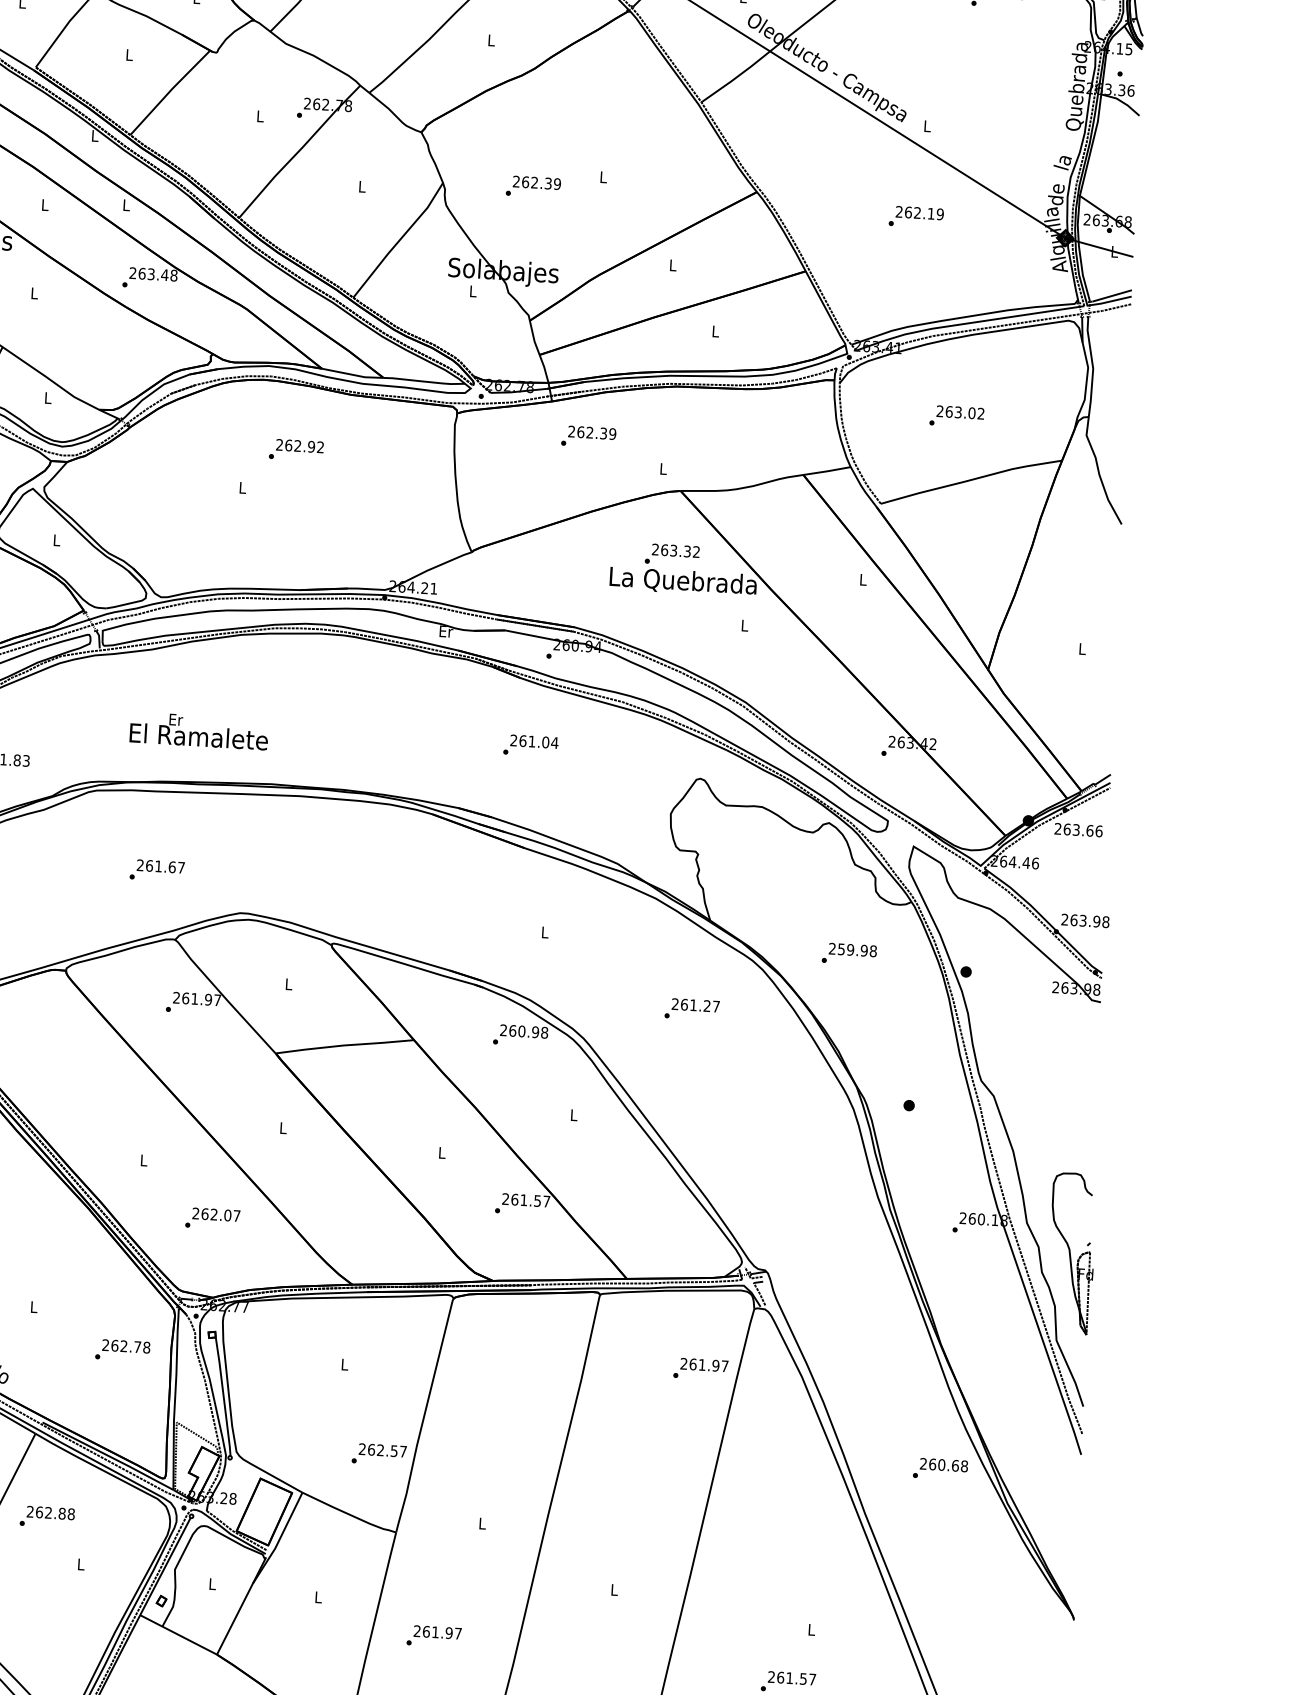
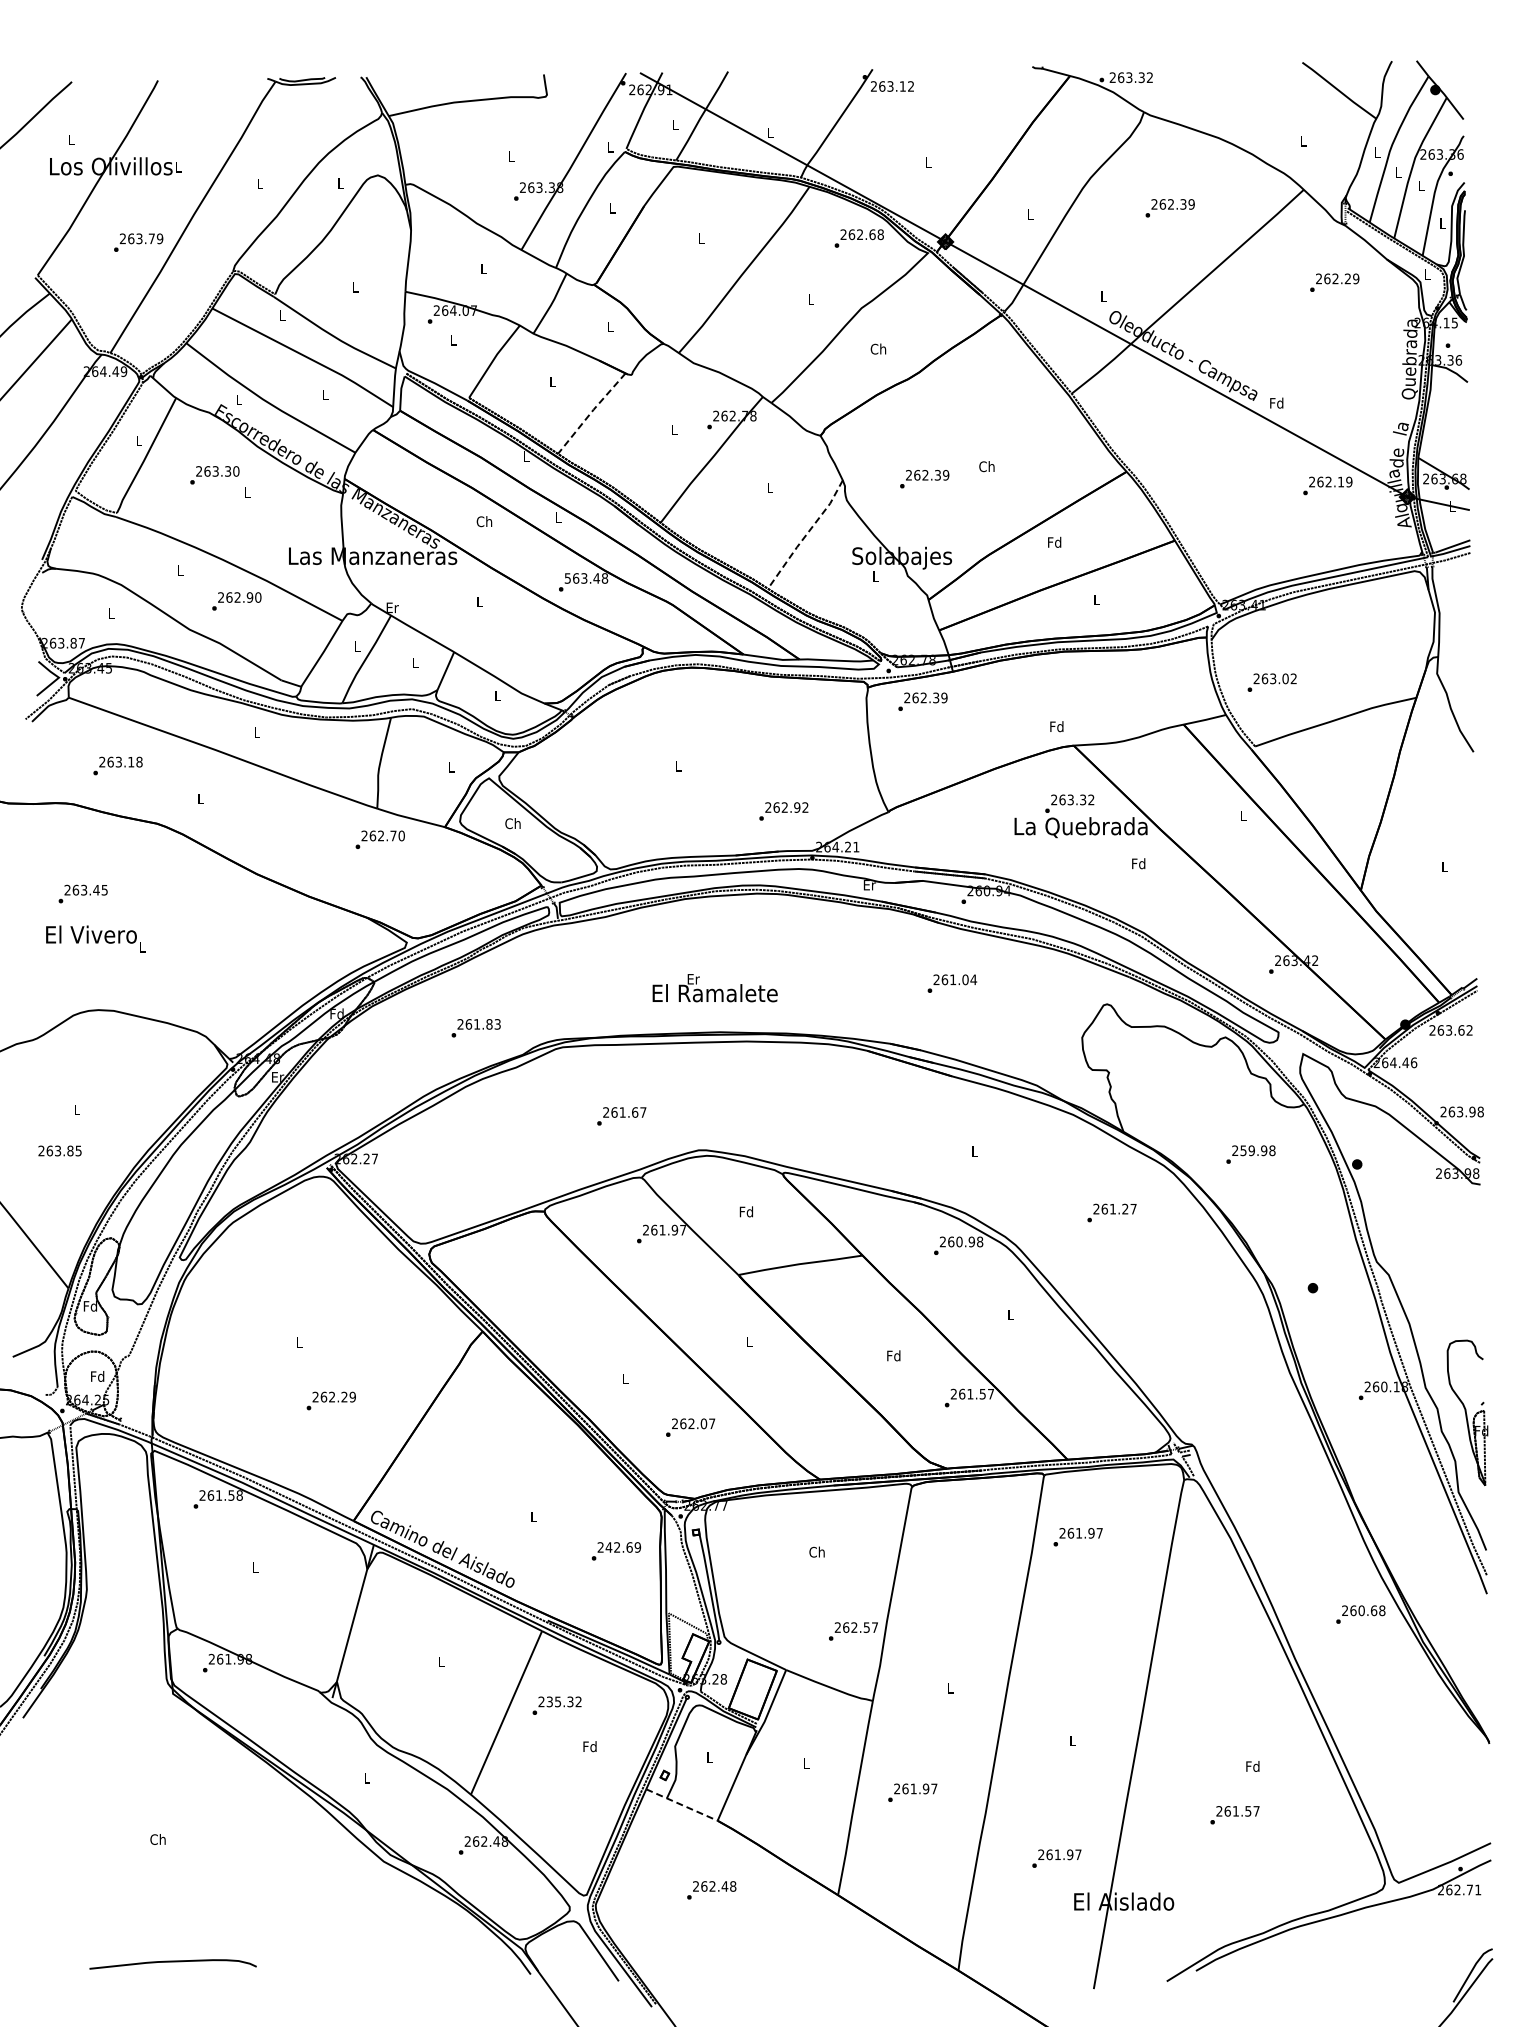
text: (491, 39) -> (878, 348), L -> Ch
line: (170, 91) -> (591, 412), solid -> dashed
text: (926, 125) -> (1276, 402), L -> Fd
text: (602, 177) -> (986, 466), L -> Ch
text: (44, 204) -> (484, 521), L -> Ch
text: (916, 216) -> (1327, 485), moved
line: (399, 241) -> (806, 535), solid -> dashed
text: (672, 264) -> (1054, 541), L -> Fd
text: (132, 273) -> (567, 578), 263.48 -> 563.48
text: (956, 416) -> (1271, 682), moved
text: (588, 436) -> (922, 701), moved
text: (296, 450) -> (783, 811), moved
text: (662, 468) -> (1056, 726), L -> Fd
text: (55, 540) -> (512, 823), L -> Ch
text: (744, 625) -> (1138, 863), L -> Fd
text: (198, 731) -> (714, 988), moved
text: (1098, 831) -> (1469, 1030), 263.66 -> 263.62
text: (288, 983) -> (746, 1211), L -> Fd
text: (441, 1152) -> (893, 1355), L -> Fd
text: (130, 1346) -> (623, 1547), 262.78 -> 242.69
text: (343, 1363) -> (816, 1551), L -> Ch
text: (700, 1369) -> (1077, 1537), moved
text: (54, 1512) -> (563, 1701), 262.88 -> 235.32
text: (80, 1564) -> (589, 1746), L -> Fd
text: (811, 1629) -> (1252, 1766), L -> Fd
line: (179, 1635) -> (682, 1805), solid -> dashed

